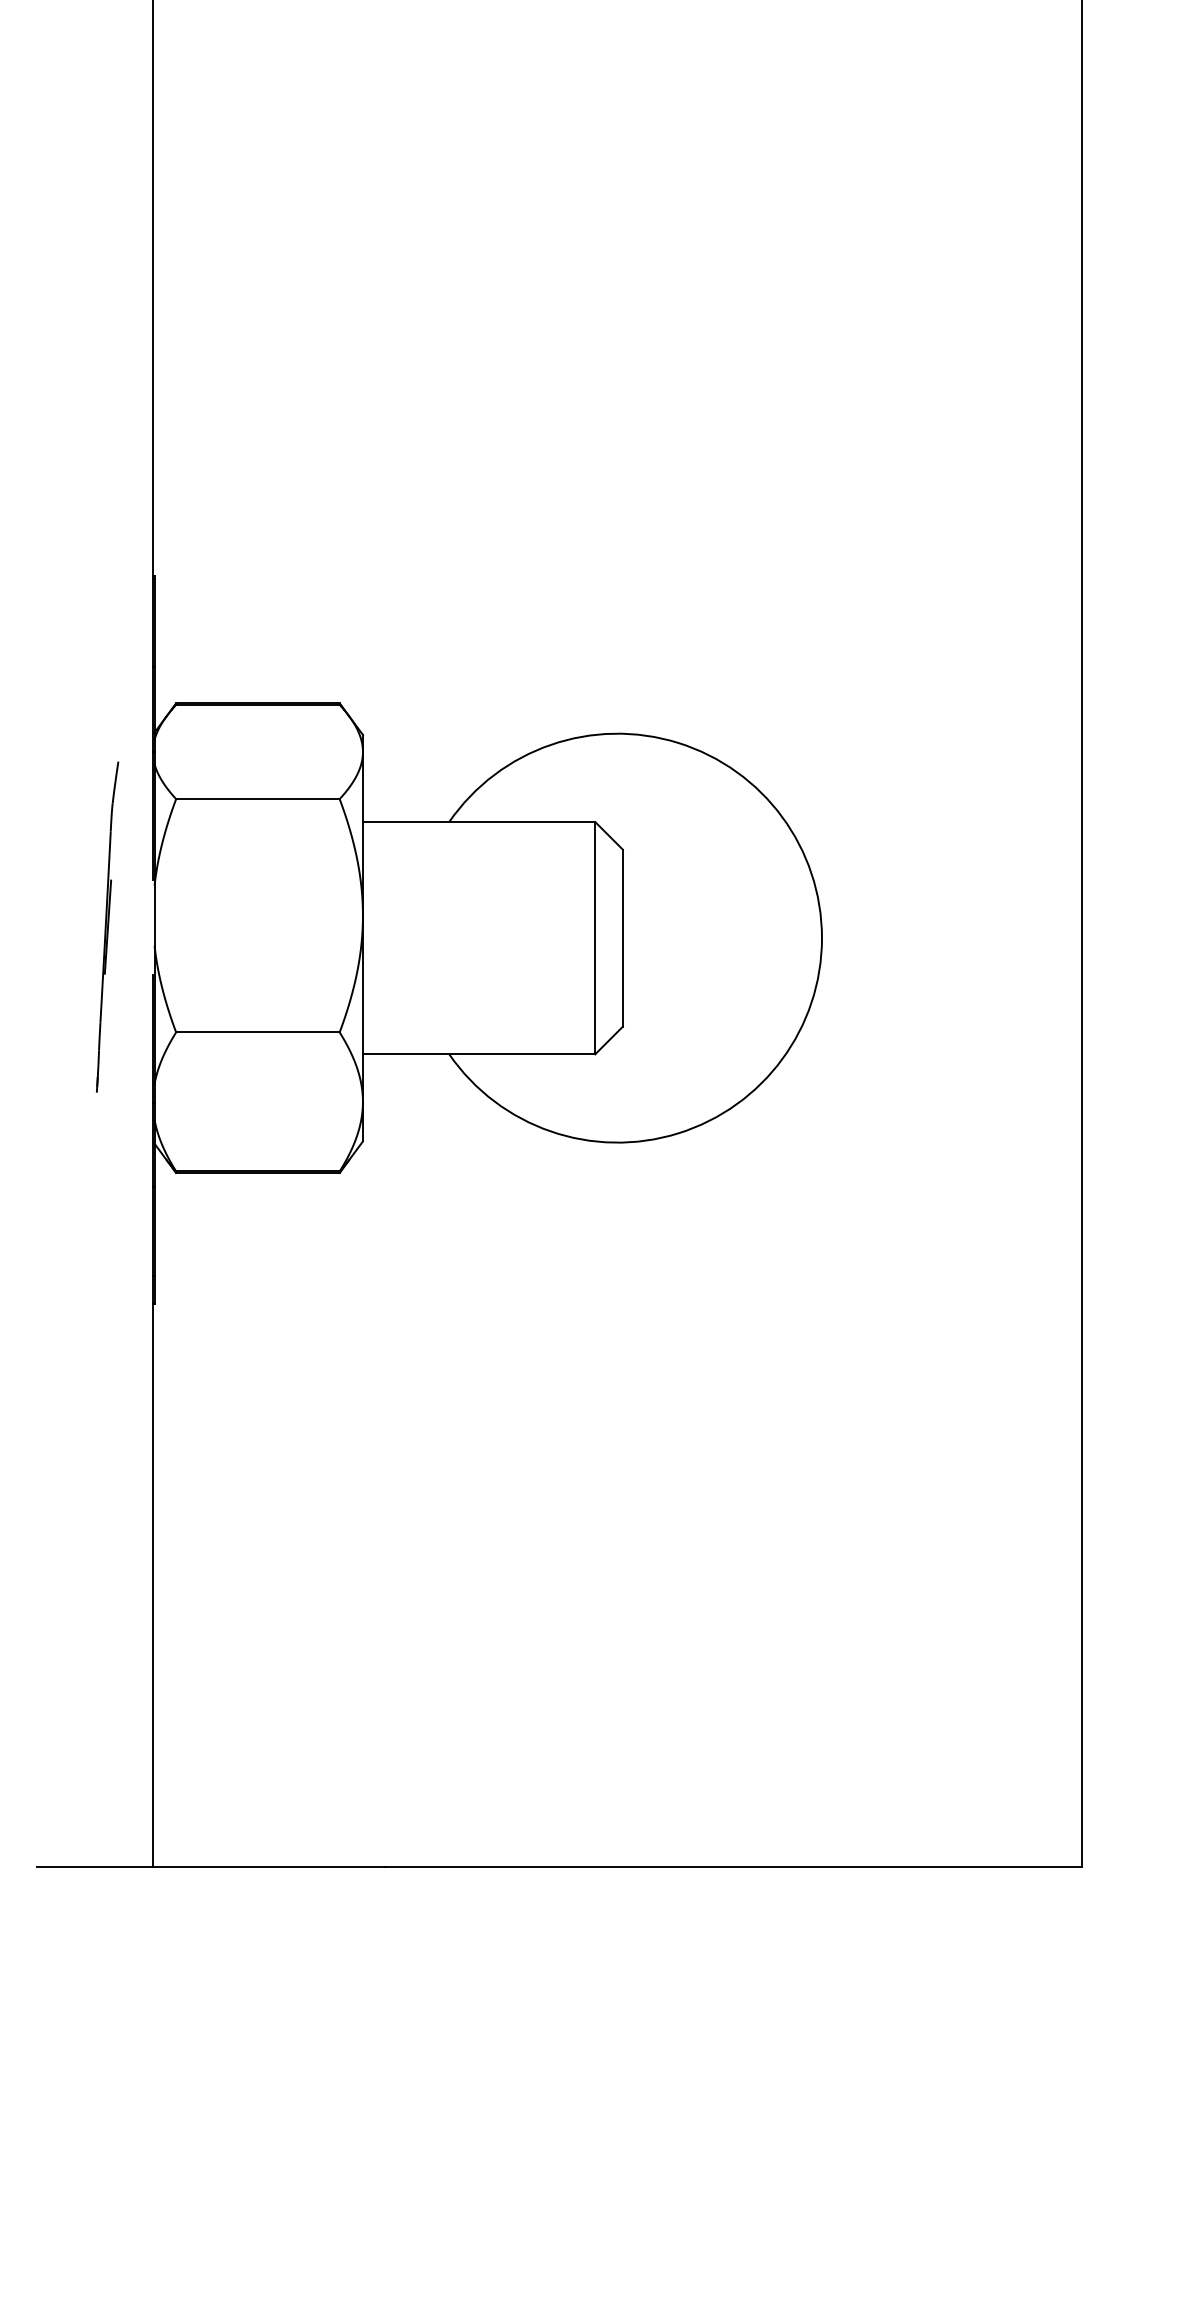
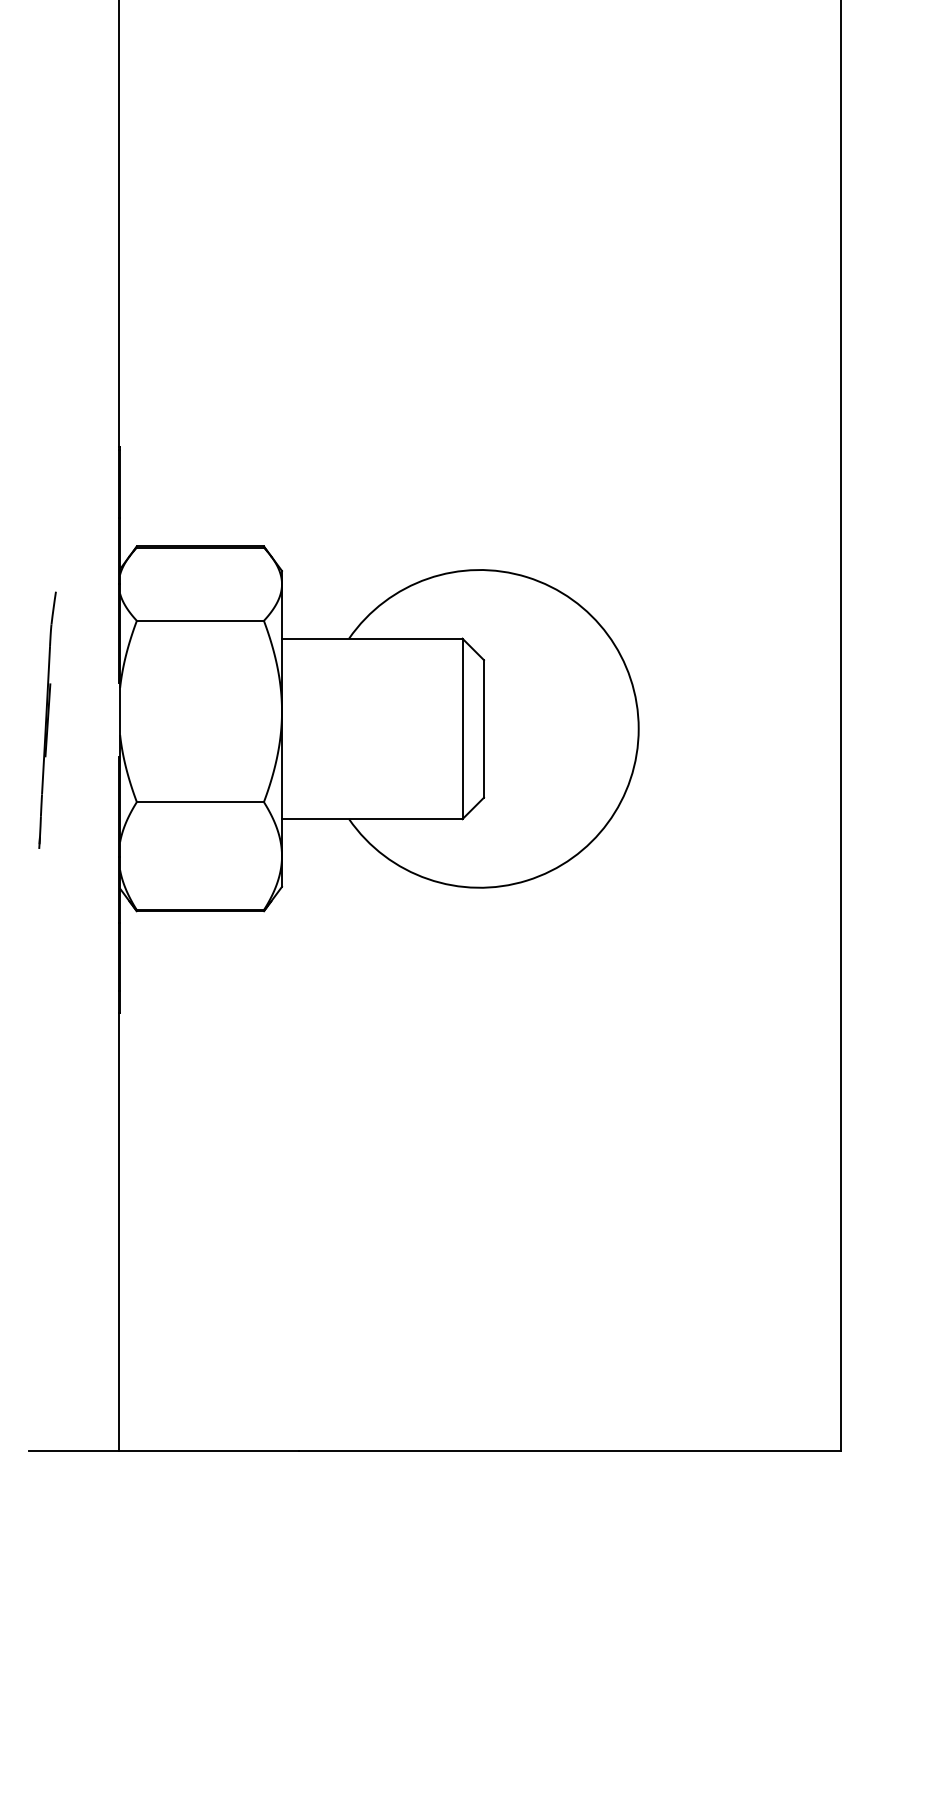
part: (107, 926) -> (47, 719), moved

